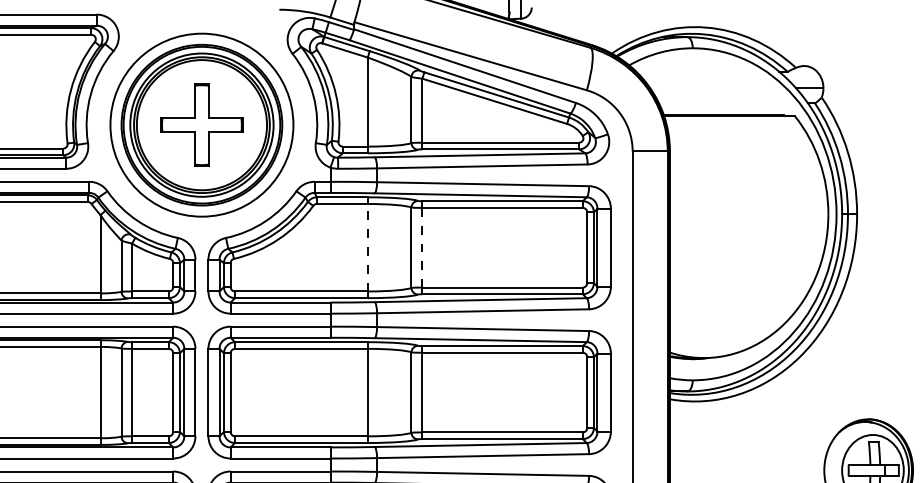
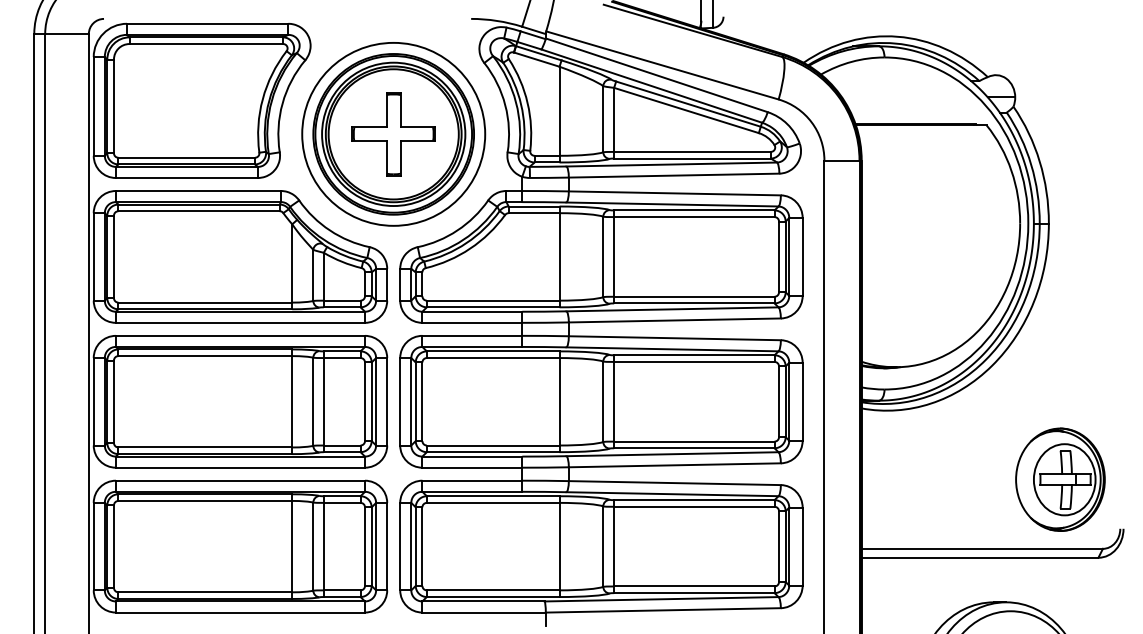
line: (367, 247) -> (559, 256), dashed -> solid
line: (422, 247) -> (614, 256), dashed -> solid

